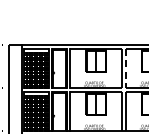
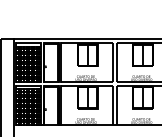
line: (126, 69) -> (117, 63), dashed -> solid

